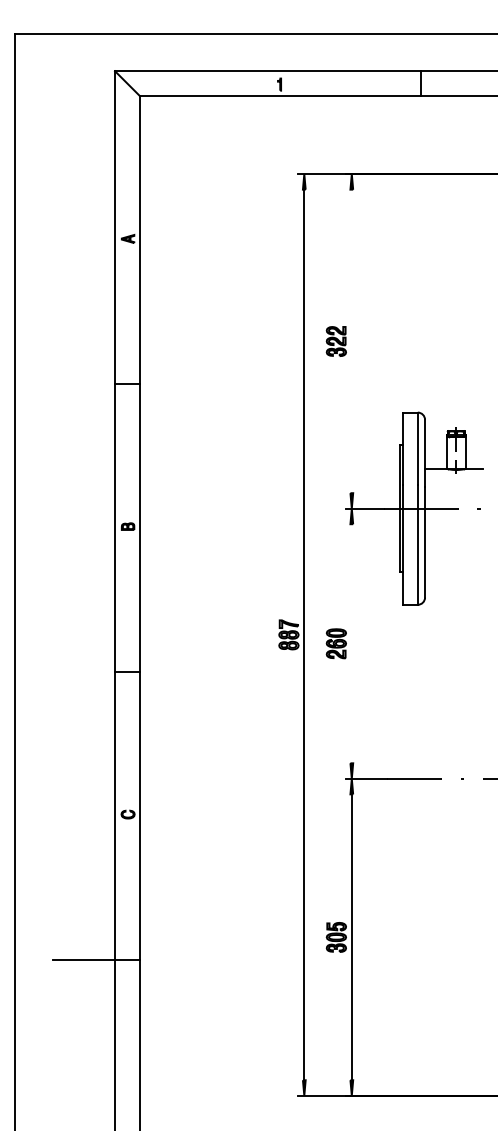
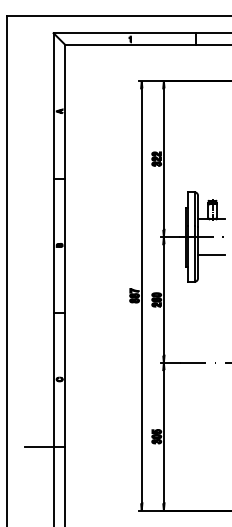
line: (350, 340) -> (163, 158), added
line: (451, 548) -> (210, 255), added
line: (350, 642) -> (163, 299), added

